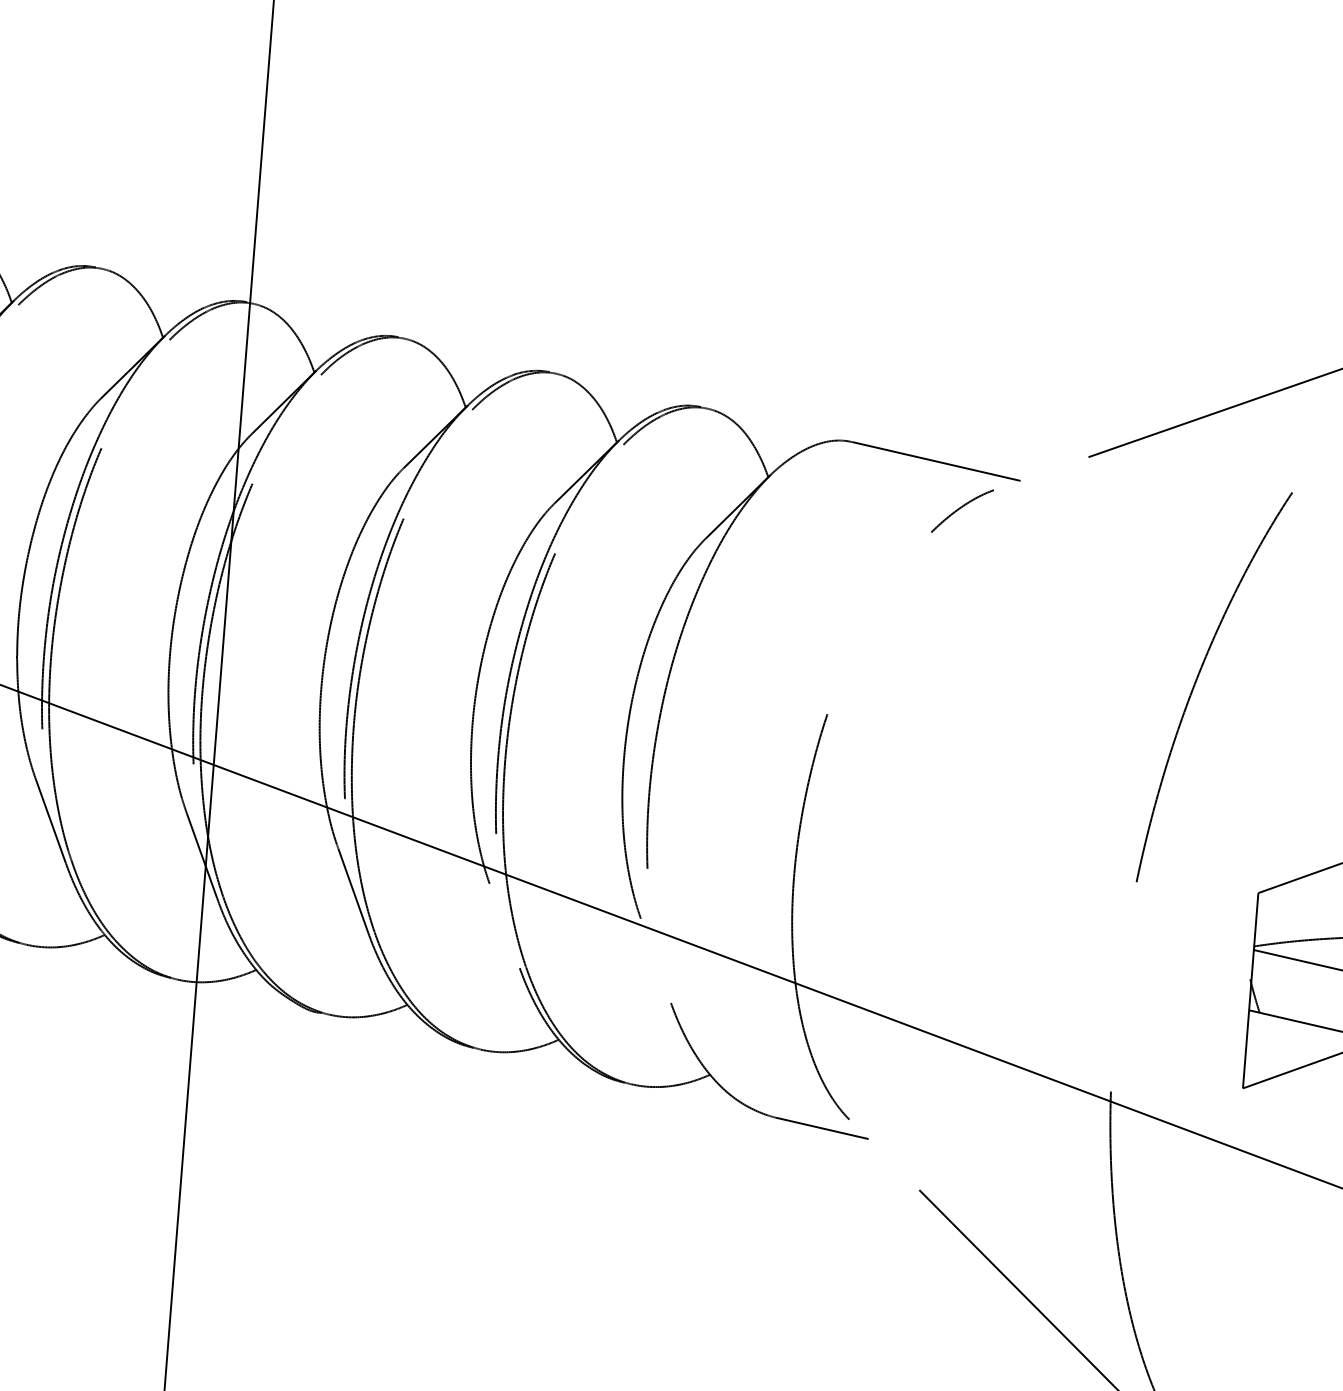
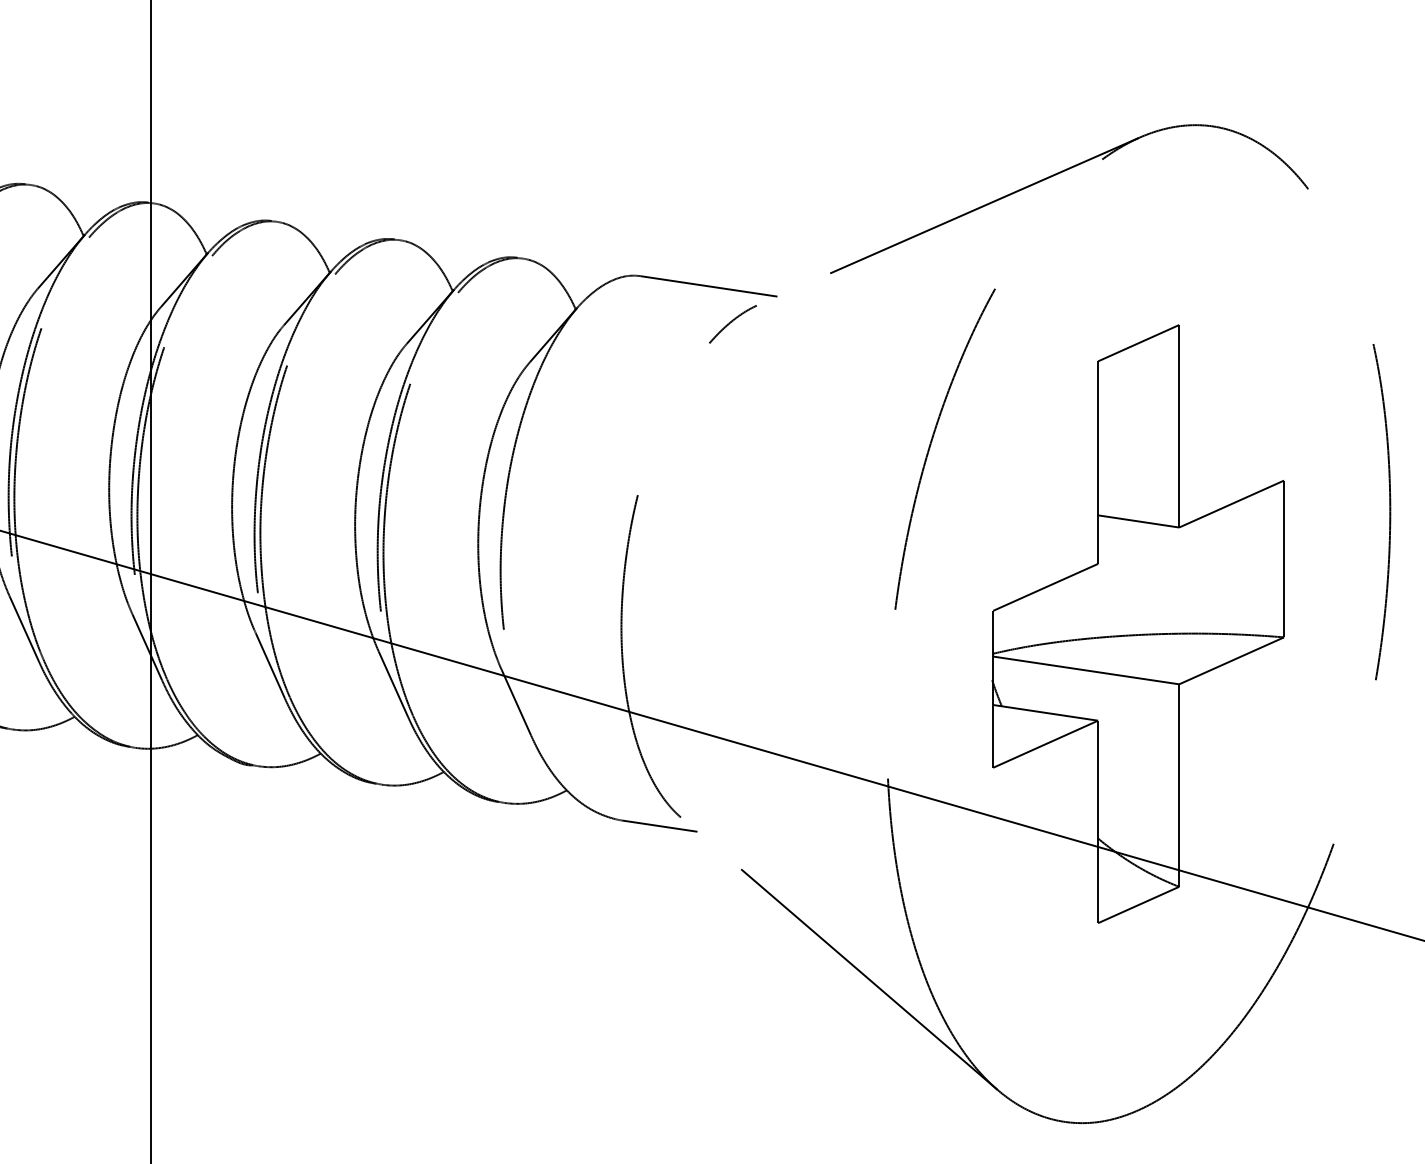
line: (504, 926) -> (393, 684), added
line: (656, 960) -> (516, 702), added

